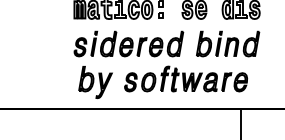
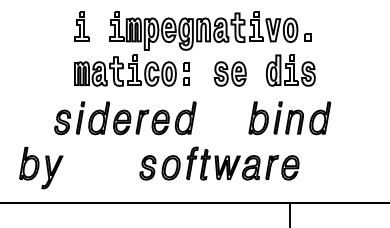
part: (128, 44) -> (125, 118), moved
part: (227, 44) -> (289, 118), moved
part: (95, 82) -> (41, 167), moved

